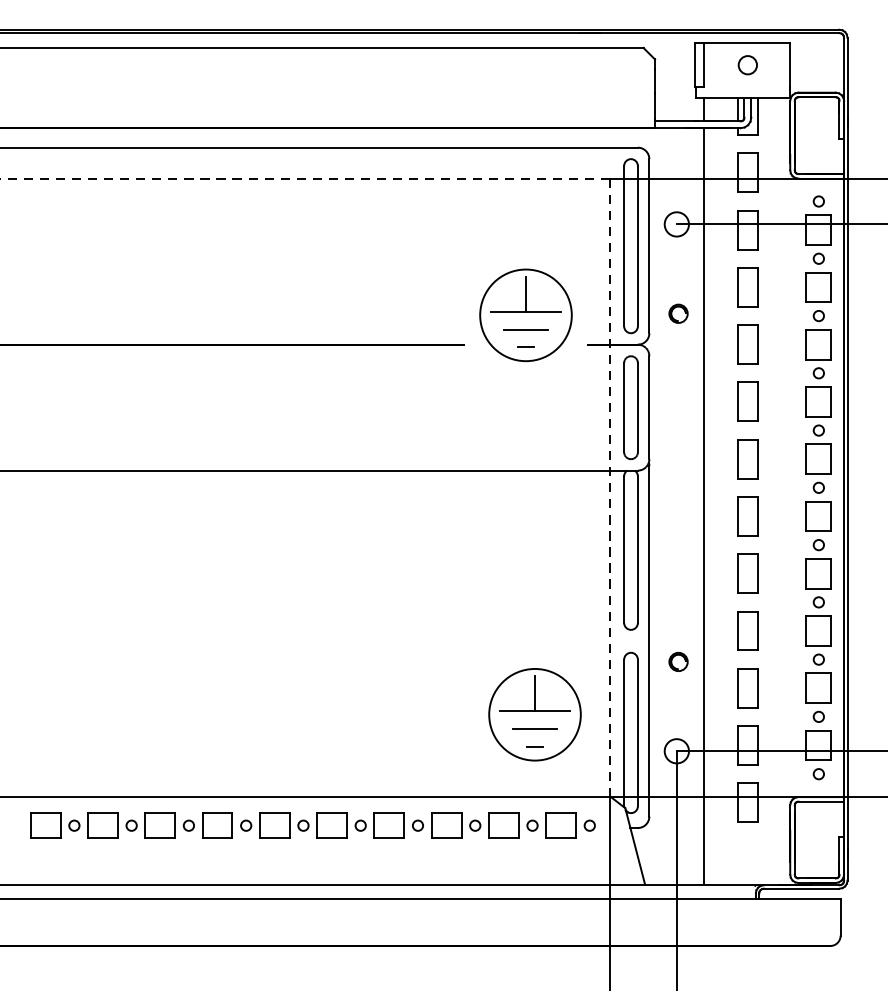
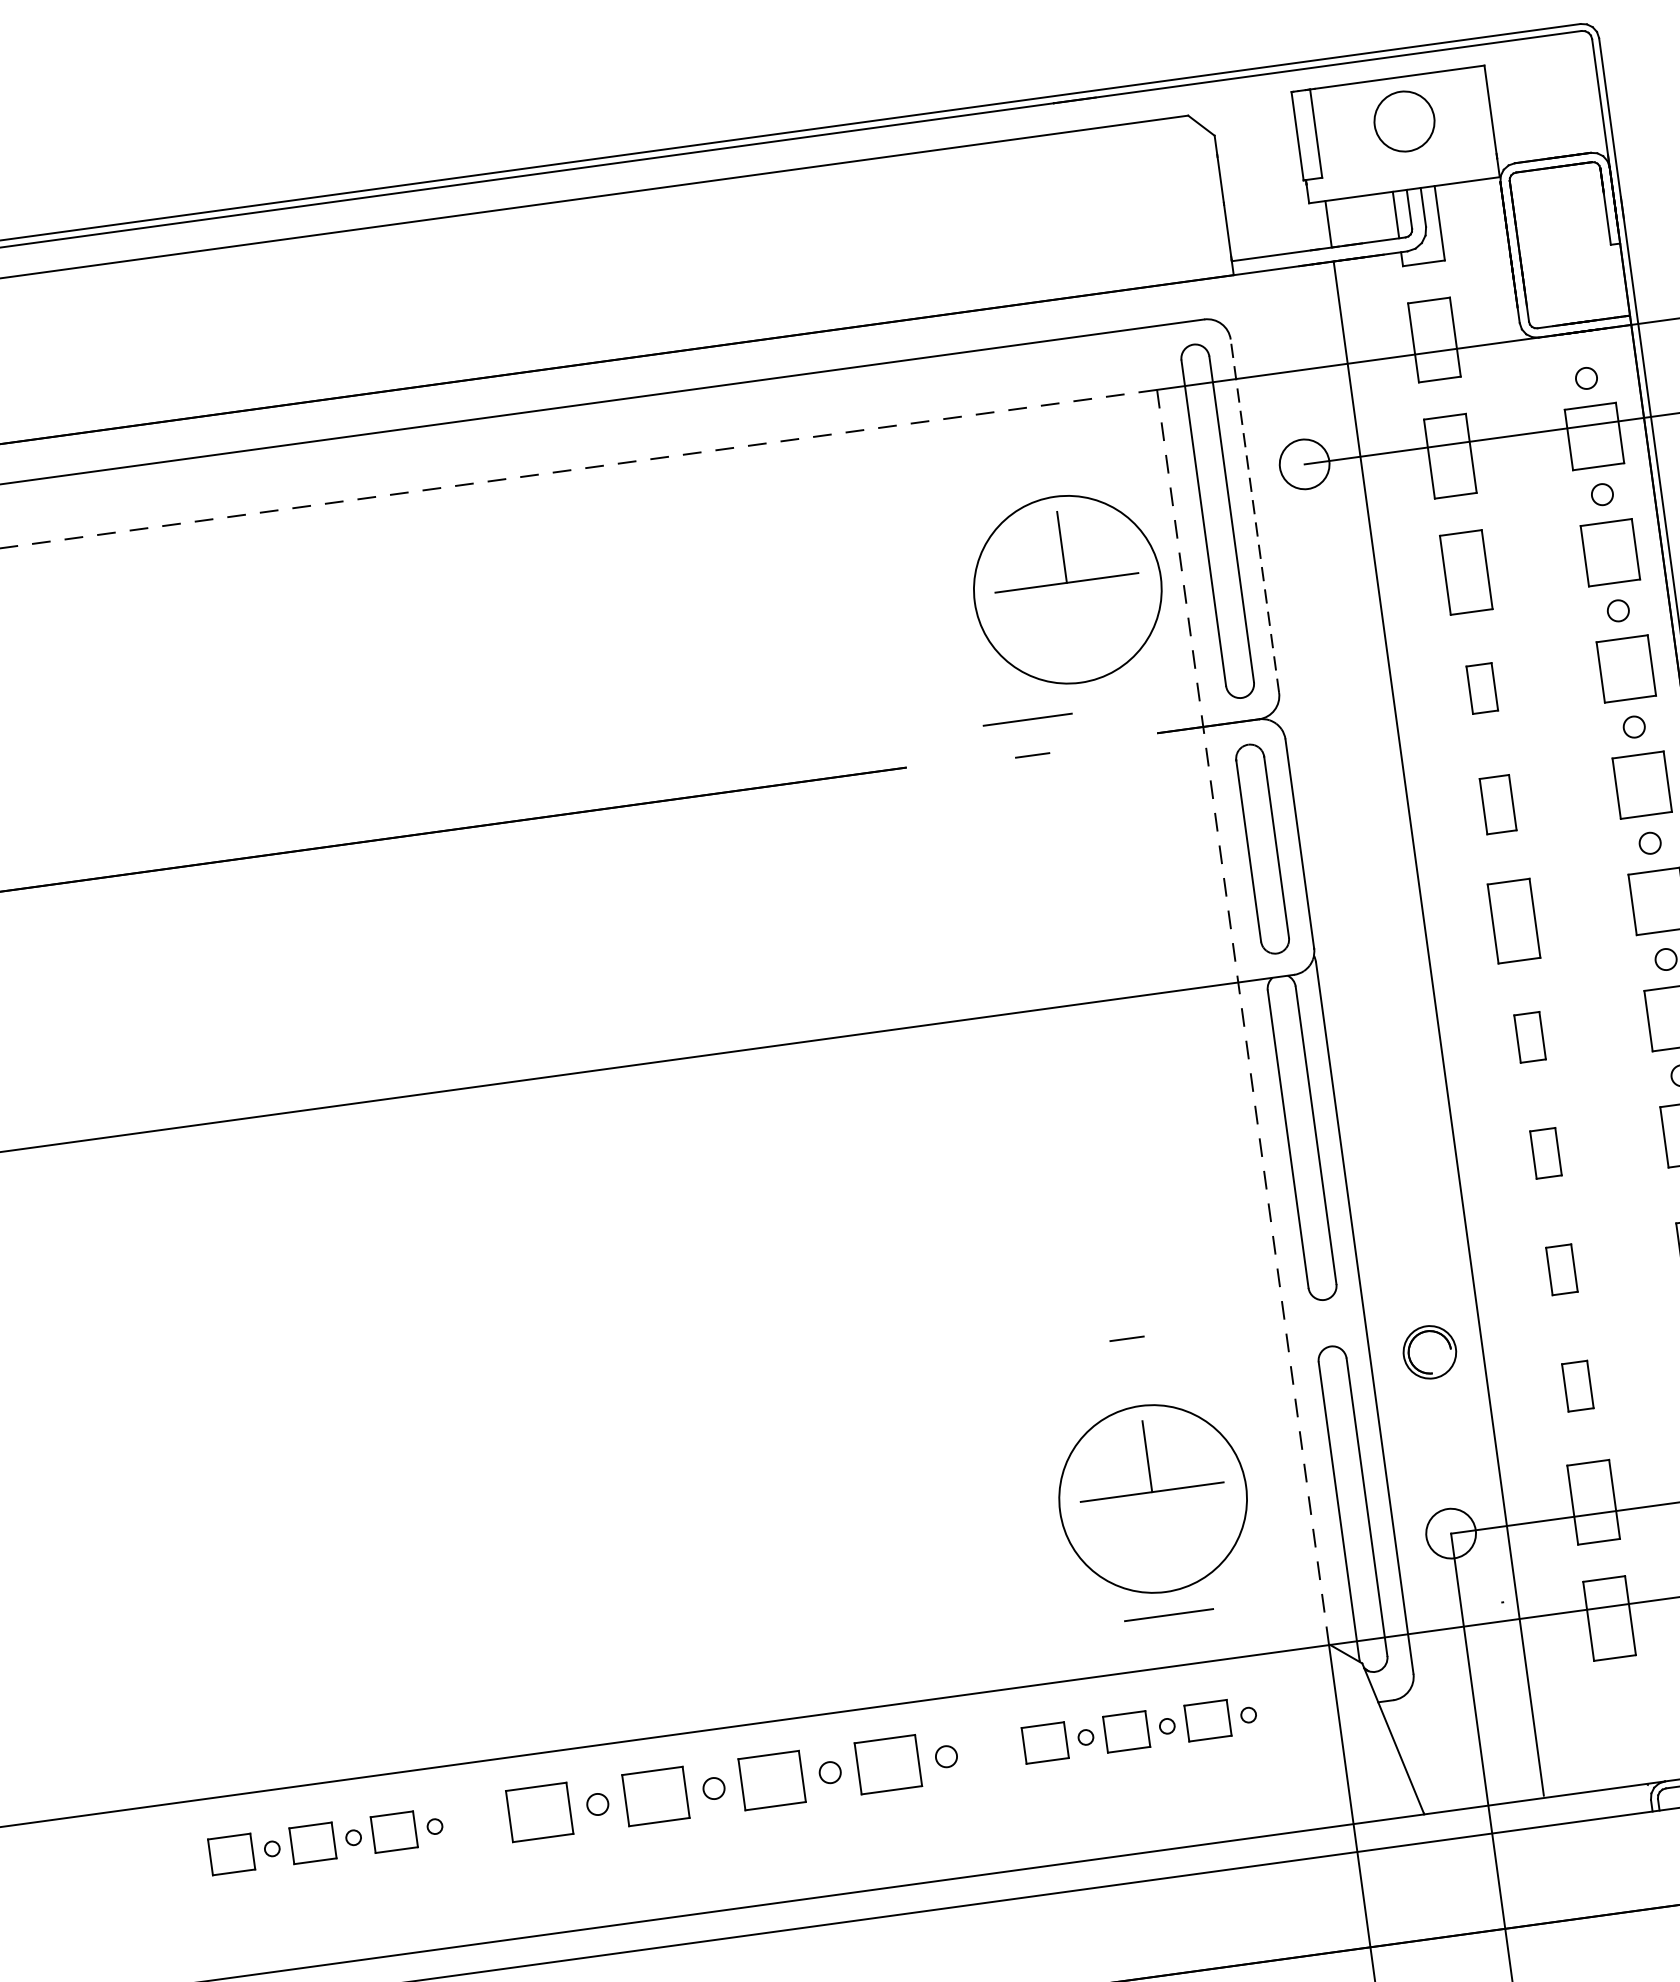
circle: (747, 65) -> (1403, 122), size x1.6
line: (649, 245) -> (1255, 514), solid -> dashed
part: (678, 313) -> (1332, 644), removed
part: (525, 315) -> (1066, 590), moved
part: (747, 344) -> (1481, 688), size x0.6
part: (747, 401) -> (1497, 804), size x0.7
part: (747, 516) -> (1529, 1037), size x0.6
part: (747, 573) -> (1545, 1153), size x0.6
part: (747, 630) -> (1560, 1268), size x0.6
part: (678, 661) -> (1429, 1350), size x1.4
part: (747, 688) -> (1577, 1386), size x0.6
line: (534, 728) -> (1167, 1614), moved
line: (534, 746) -> (1125, 1338), moved
part: (112, 825) -> (326, 1841), size x0.7
part: (513, 825) -> (1140, 1729), size x0.7

